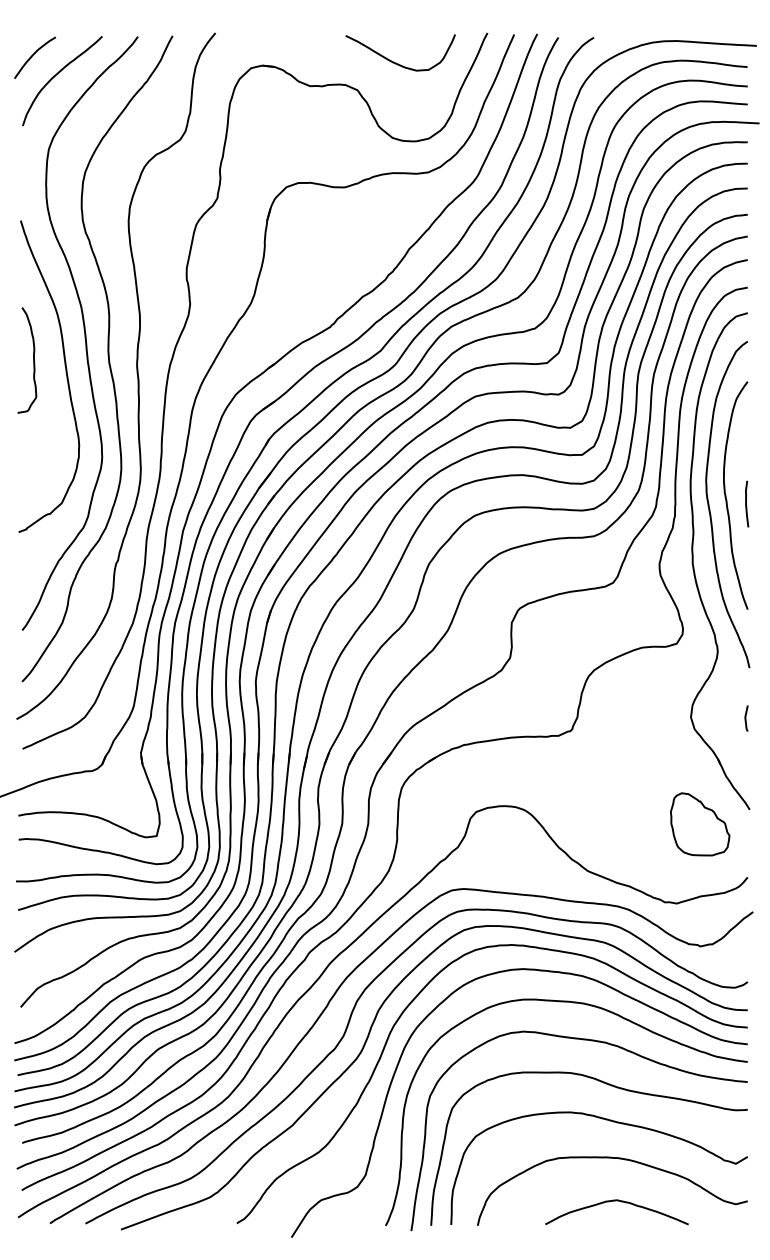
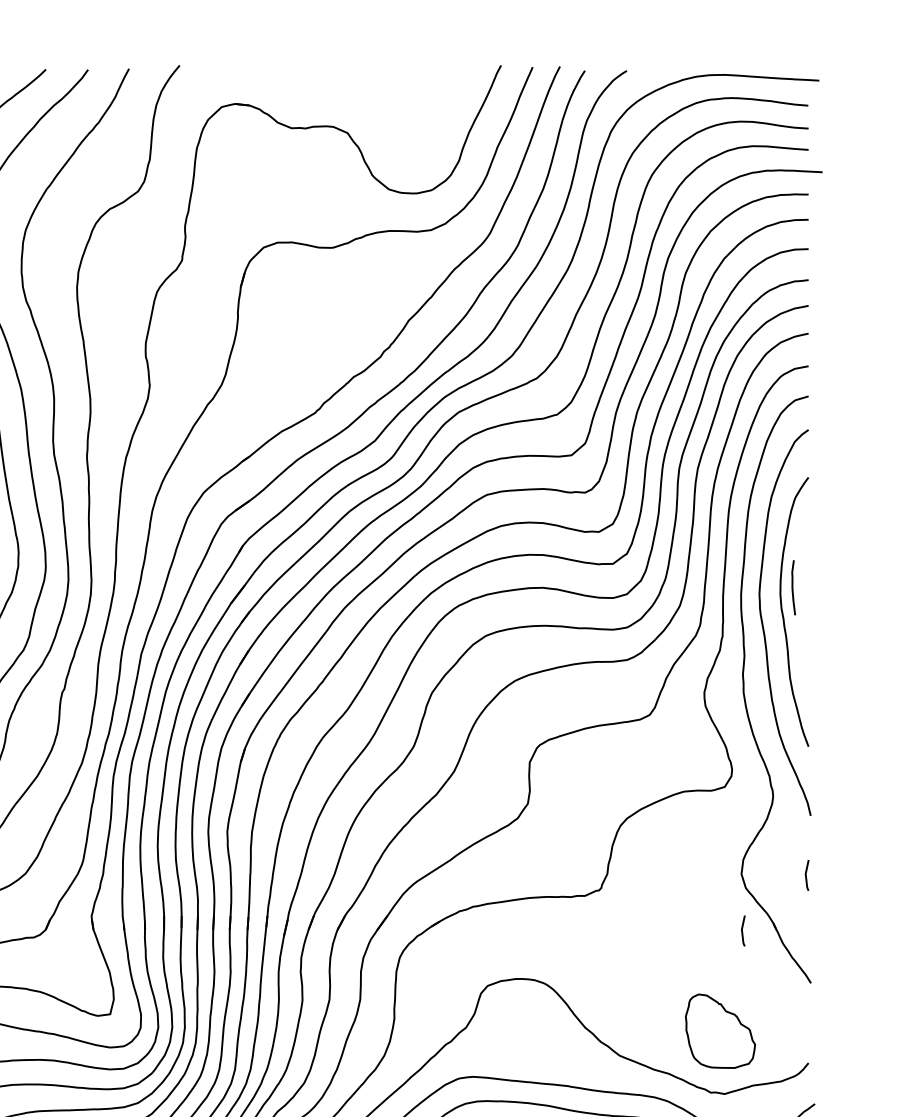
curve: (396, 62) -> (393, 100), removed
curve: (746, 503) -> (792, 587), moved
line: (692, 765) -> (743, 930), added
part: (700, 824) -> (720, 1031), moved

